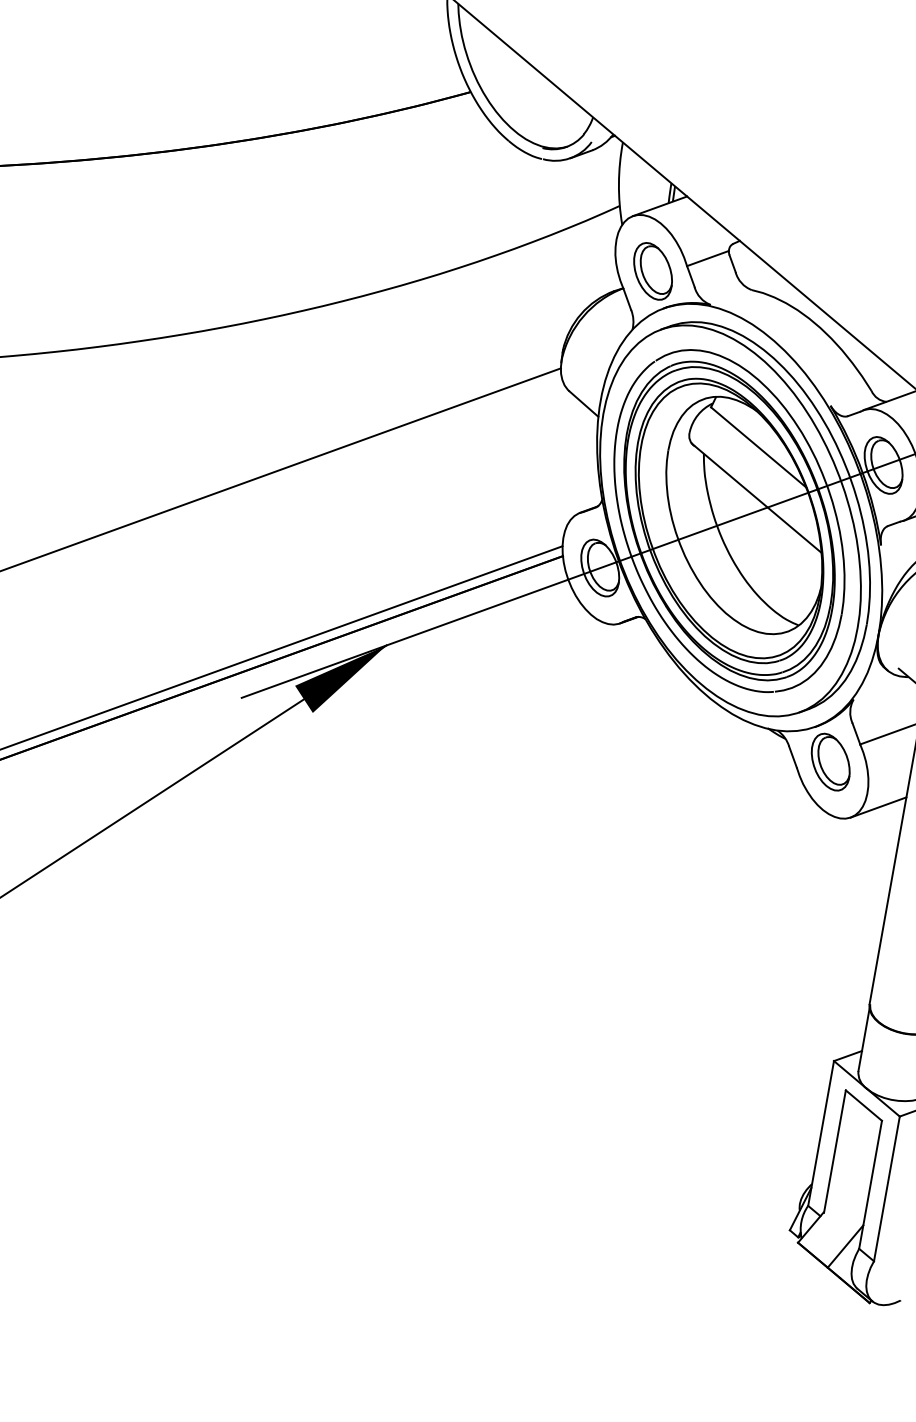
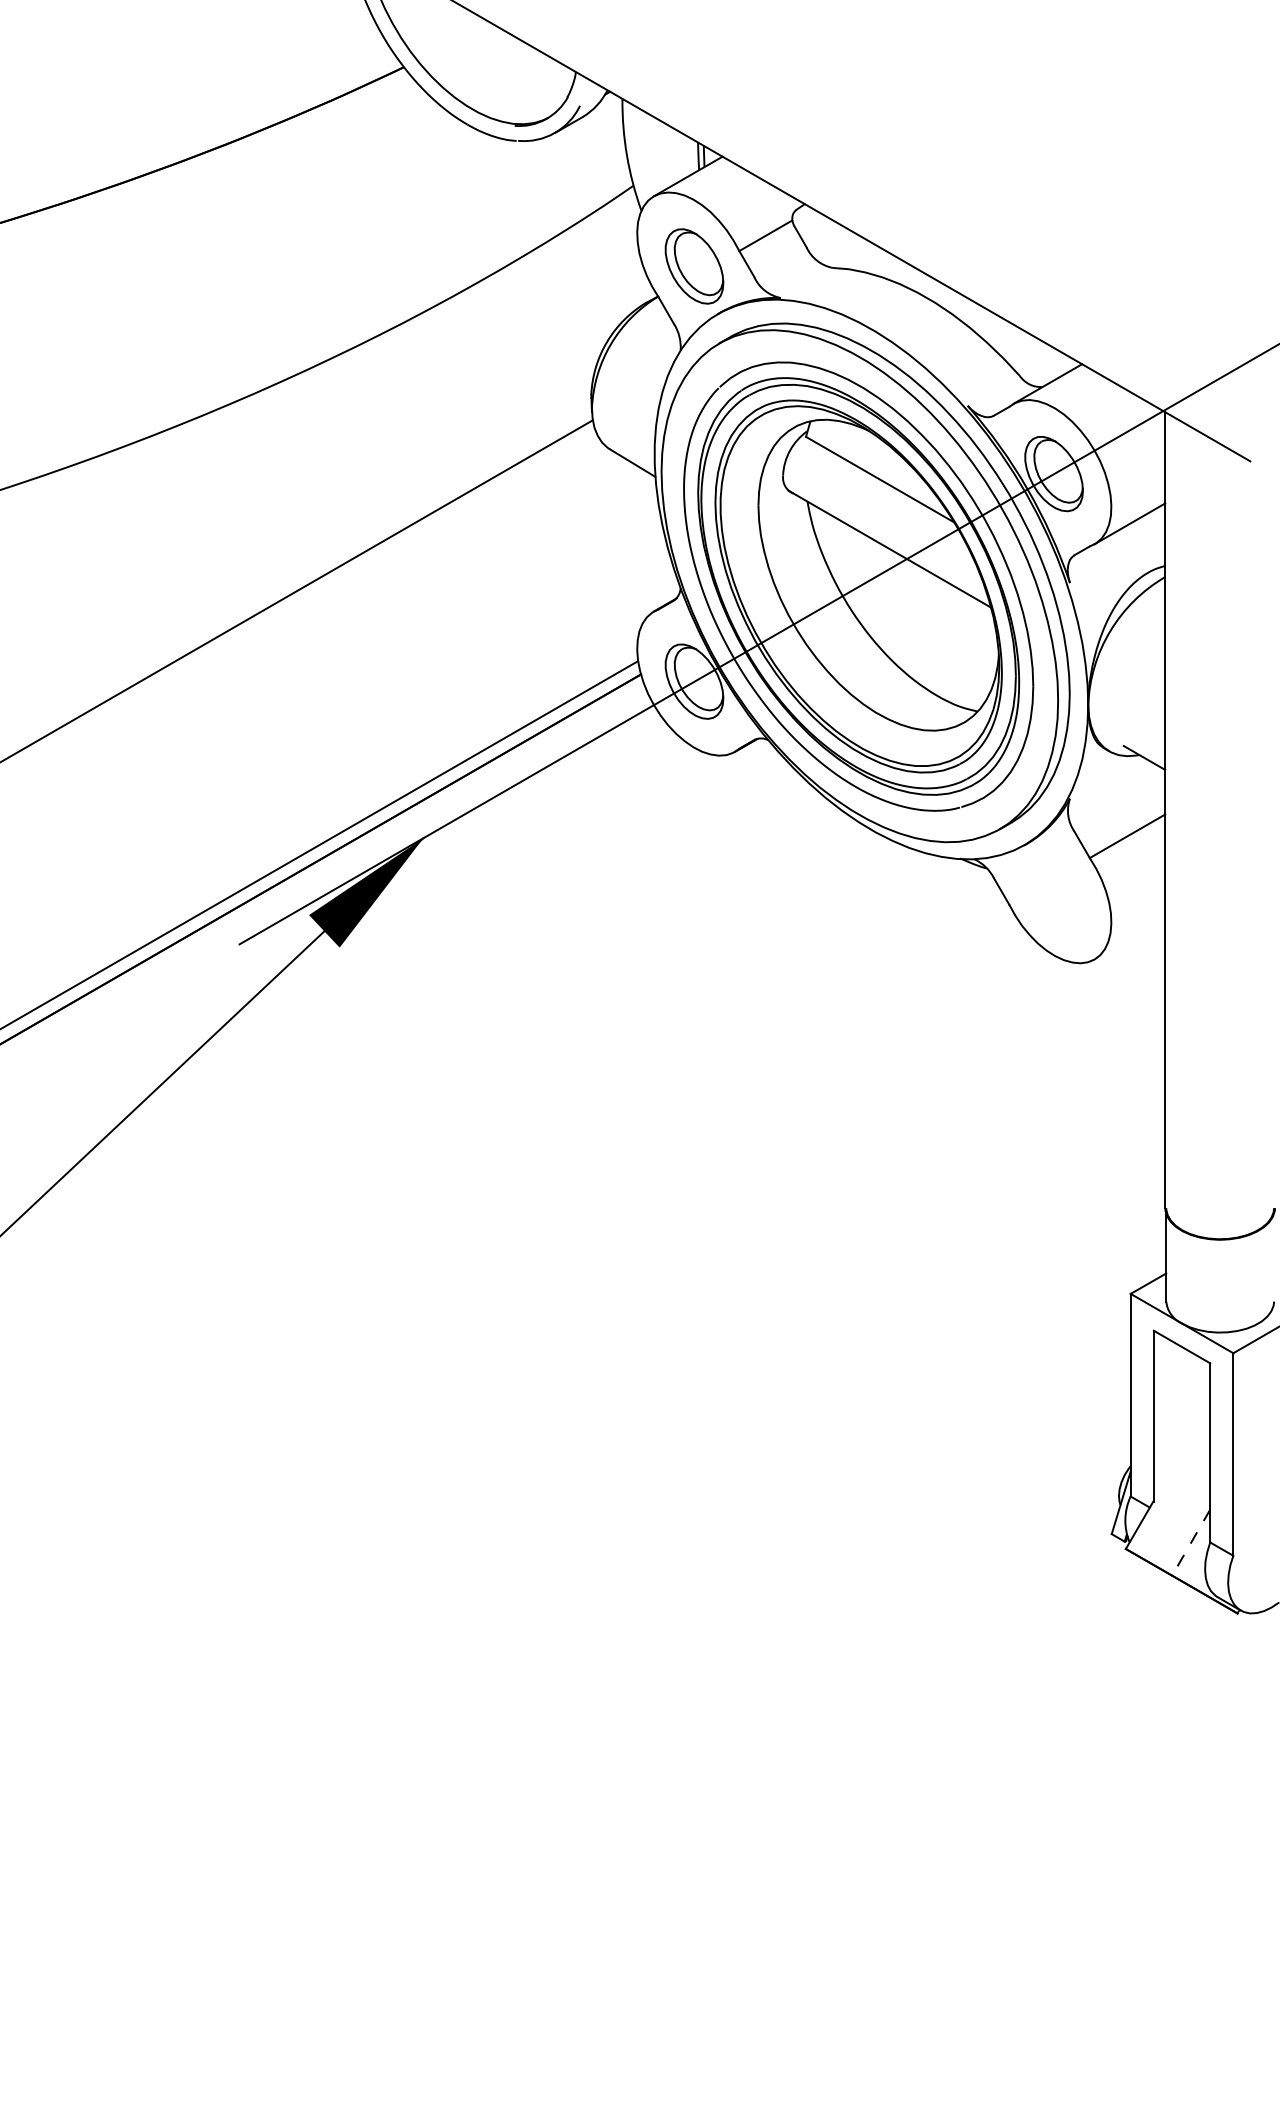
part: (830, 762) -> (1053, 889), removed
line: (878, 806) -> (1129, 938), removed
line: (844, 1247) -> (1190, 1543), solid -> dashed

